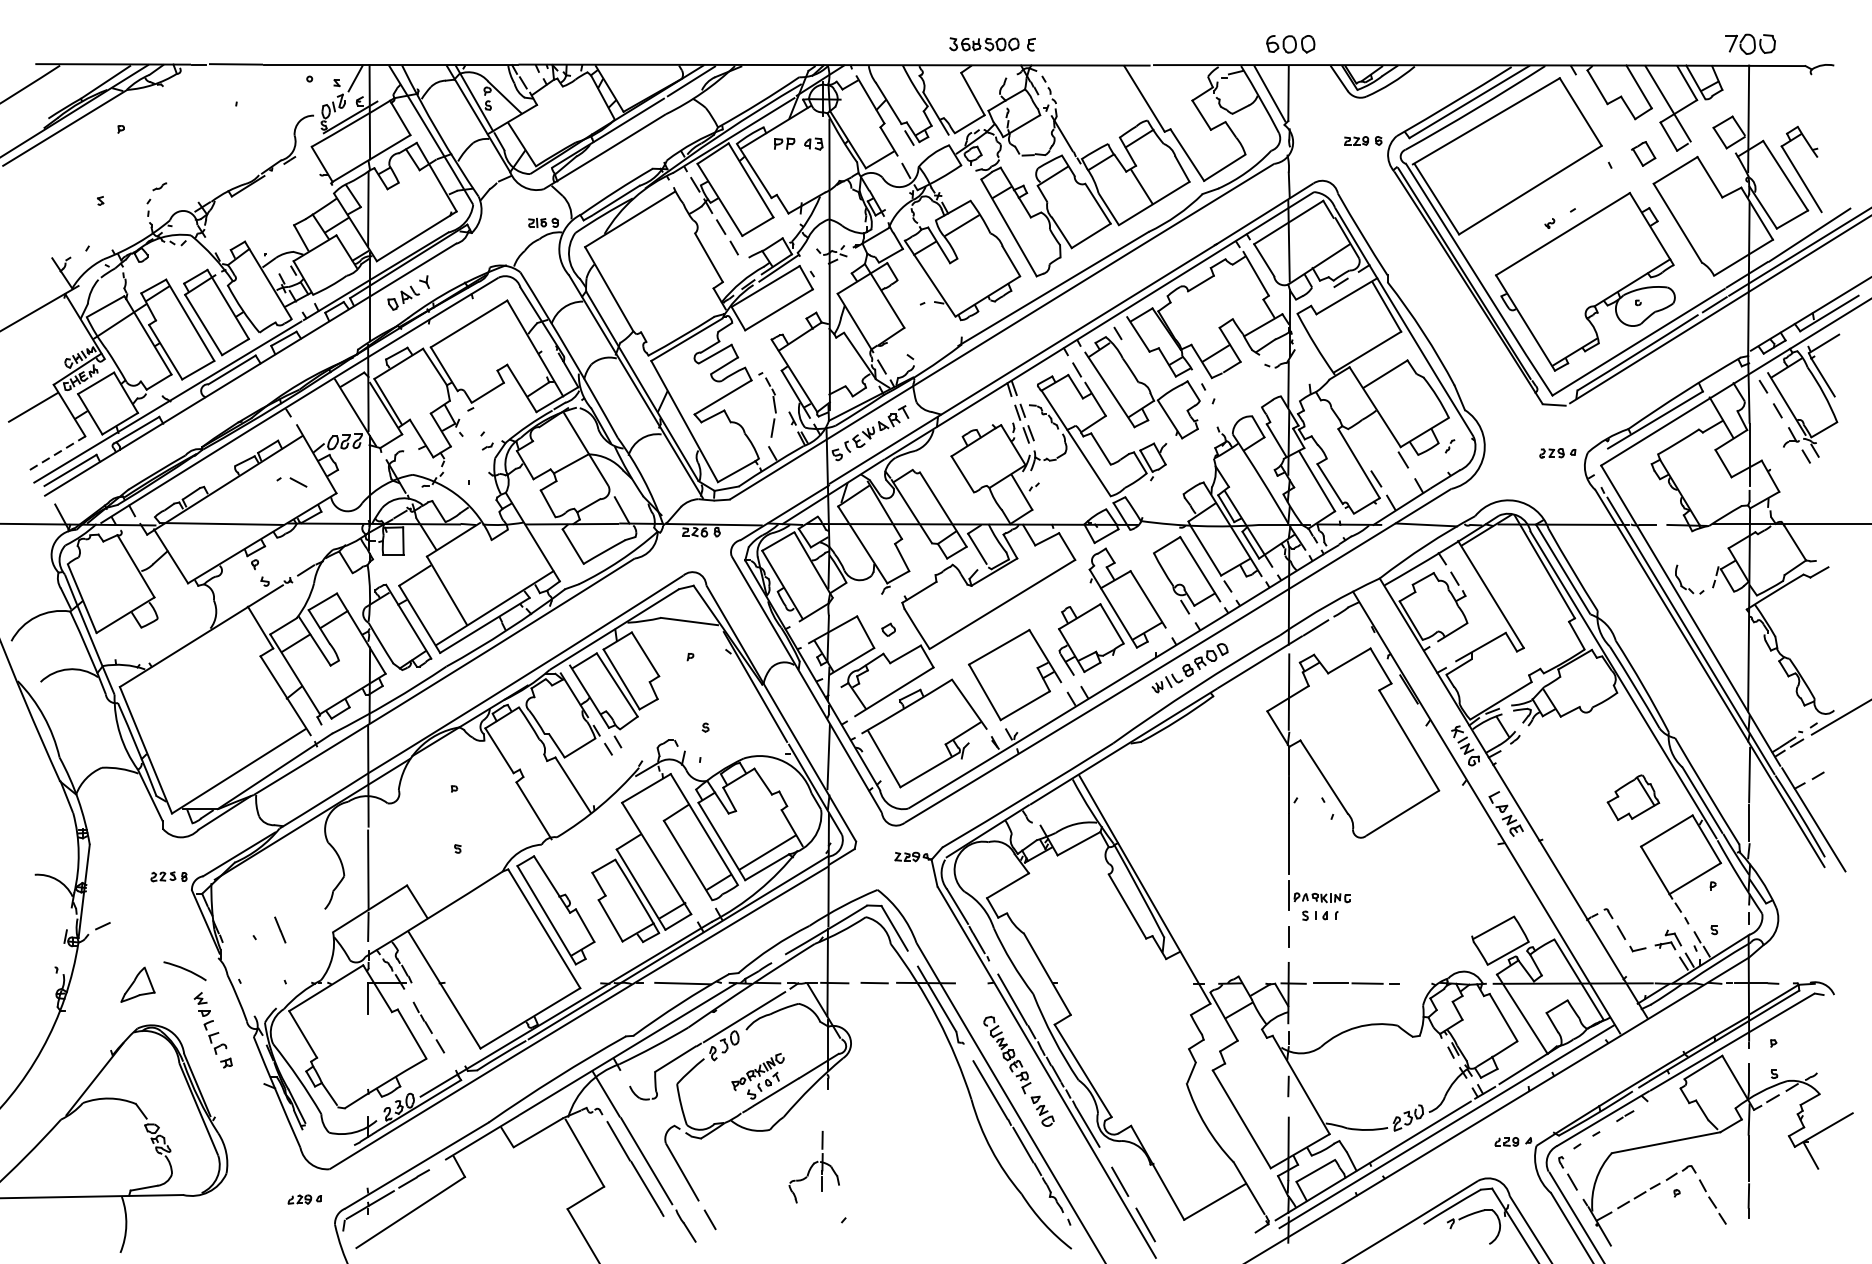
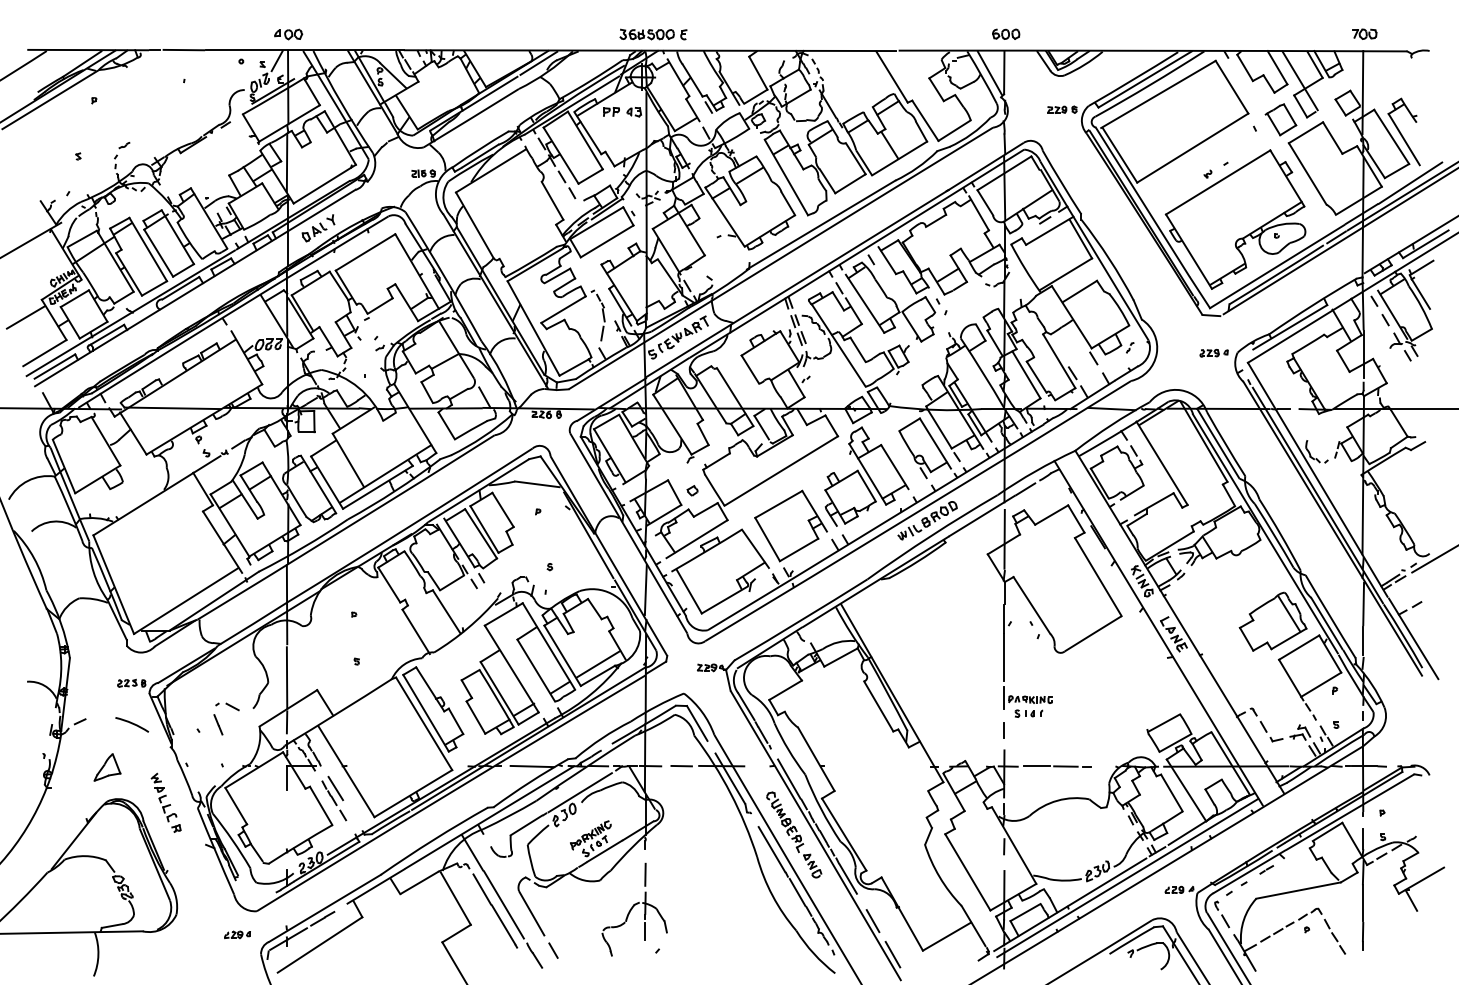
part: (1291, 43) -> (1006, 33), size x0.71
part: (1750, 43) -> (1364, 33), size x0.62
part: (370, 44) -> (288, 34), added
part: (992, 44) -> (653, 34), moved
part: (1642, 153) -> (1280, 119), size x1.67
line: (58, 452) -> (45, 352), dashed -> solid
part: (291, 481) -> (227, 706), moved
part: (1632, 797) -> (1272, 621), size x1.67
arc: (185, 970) -> (132, 724), moved
line: (430, 1011) -> (335, 788), added
part: (814, 1167) -> (634, 909), size x1.67

